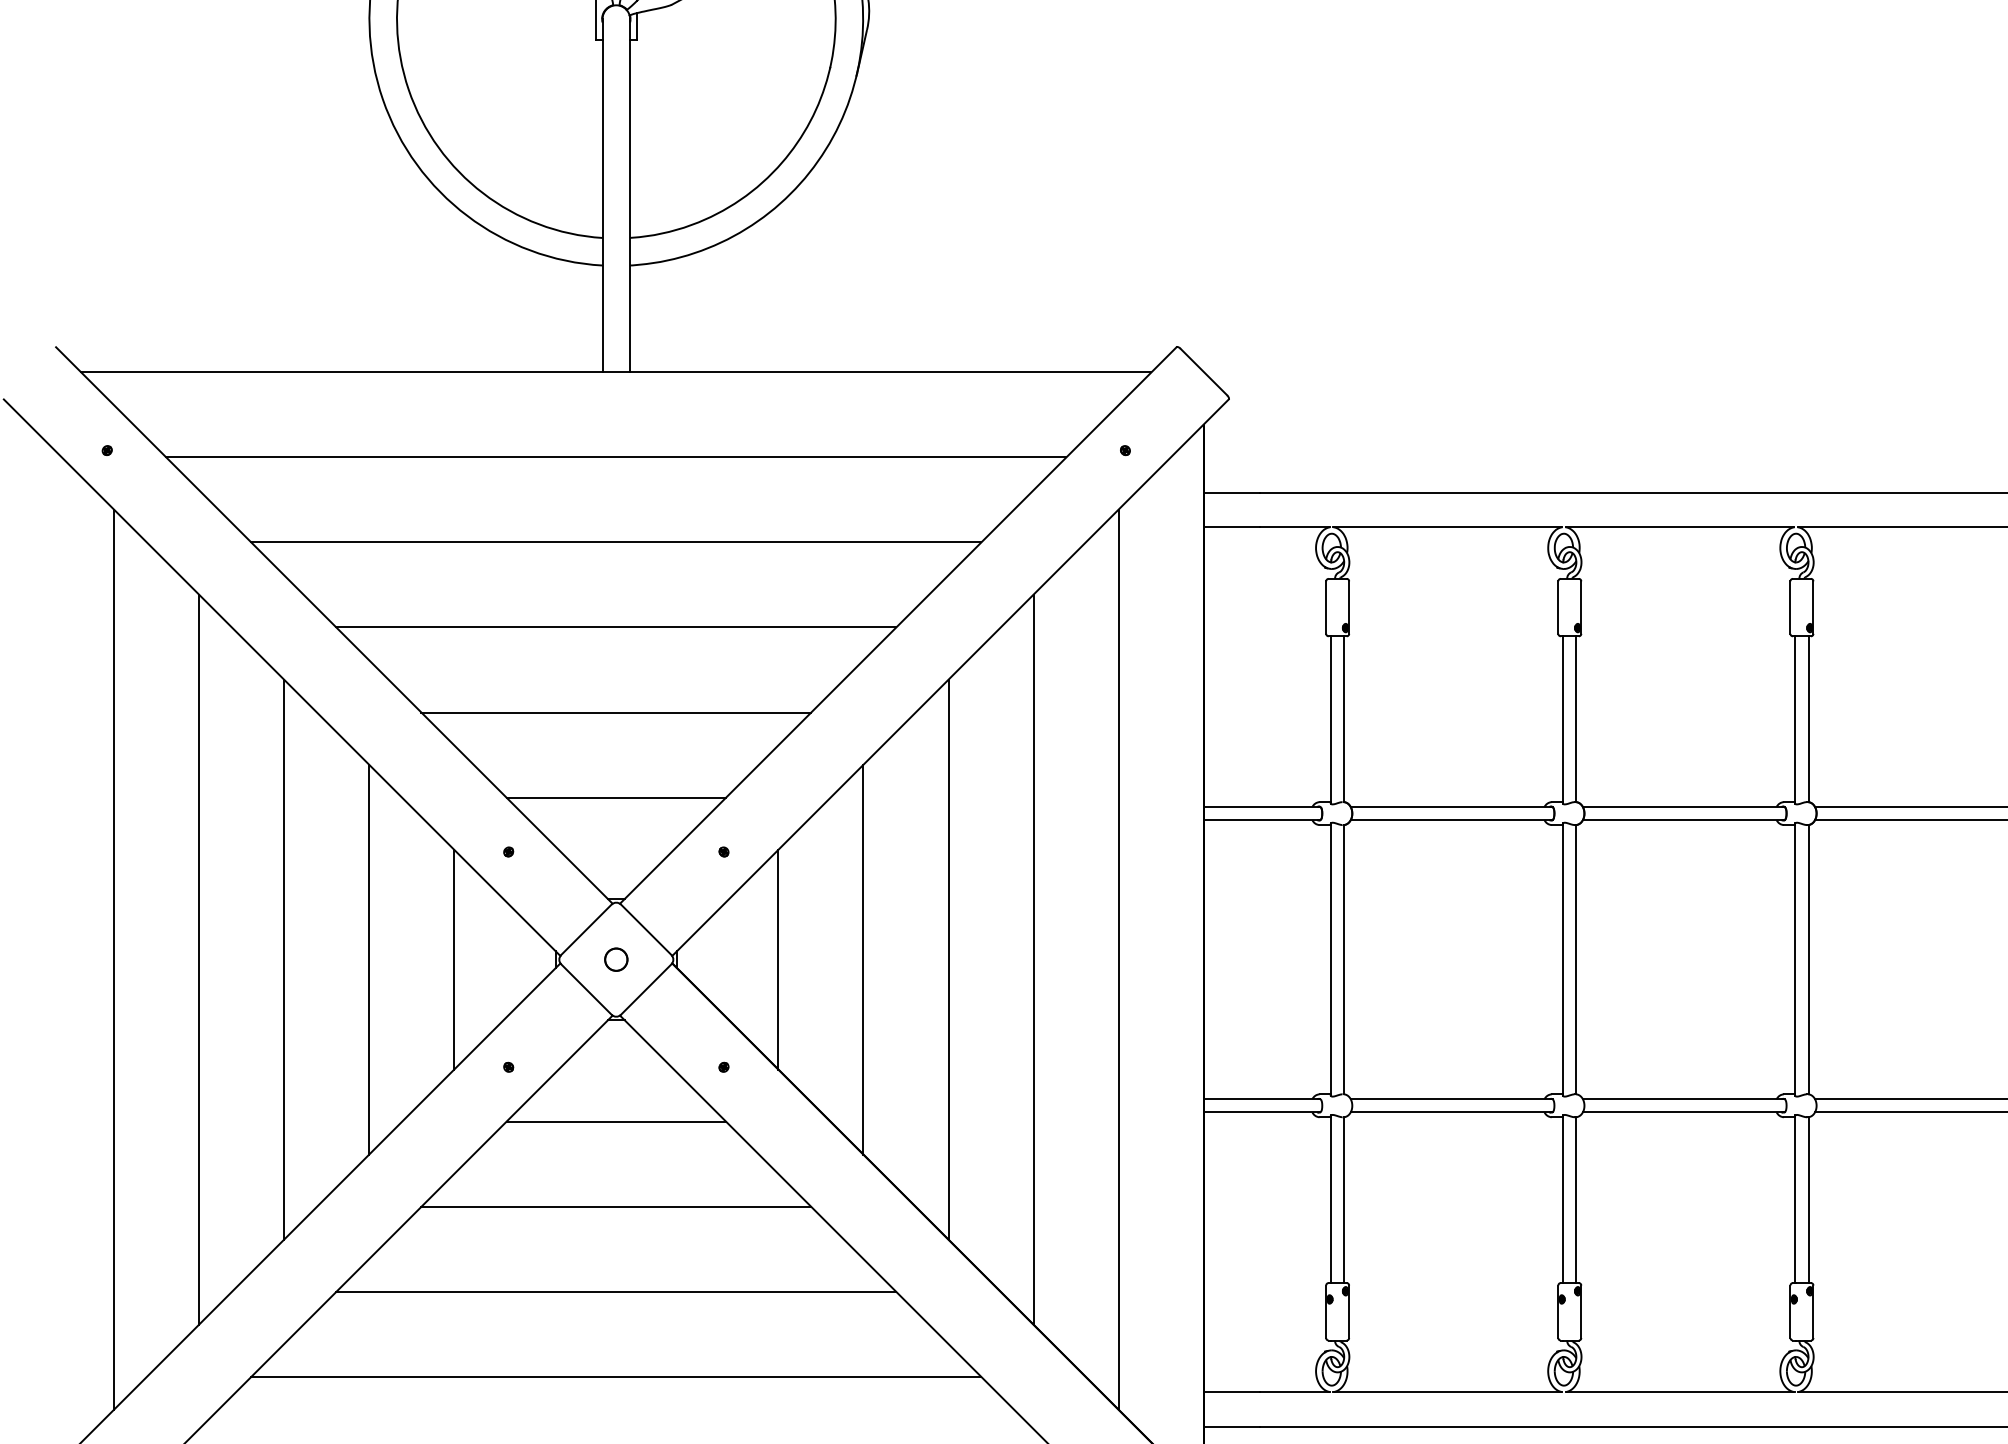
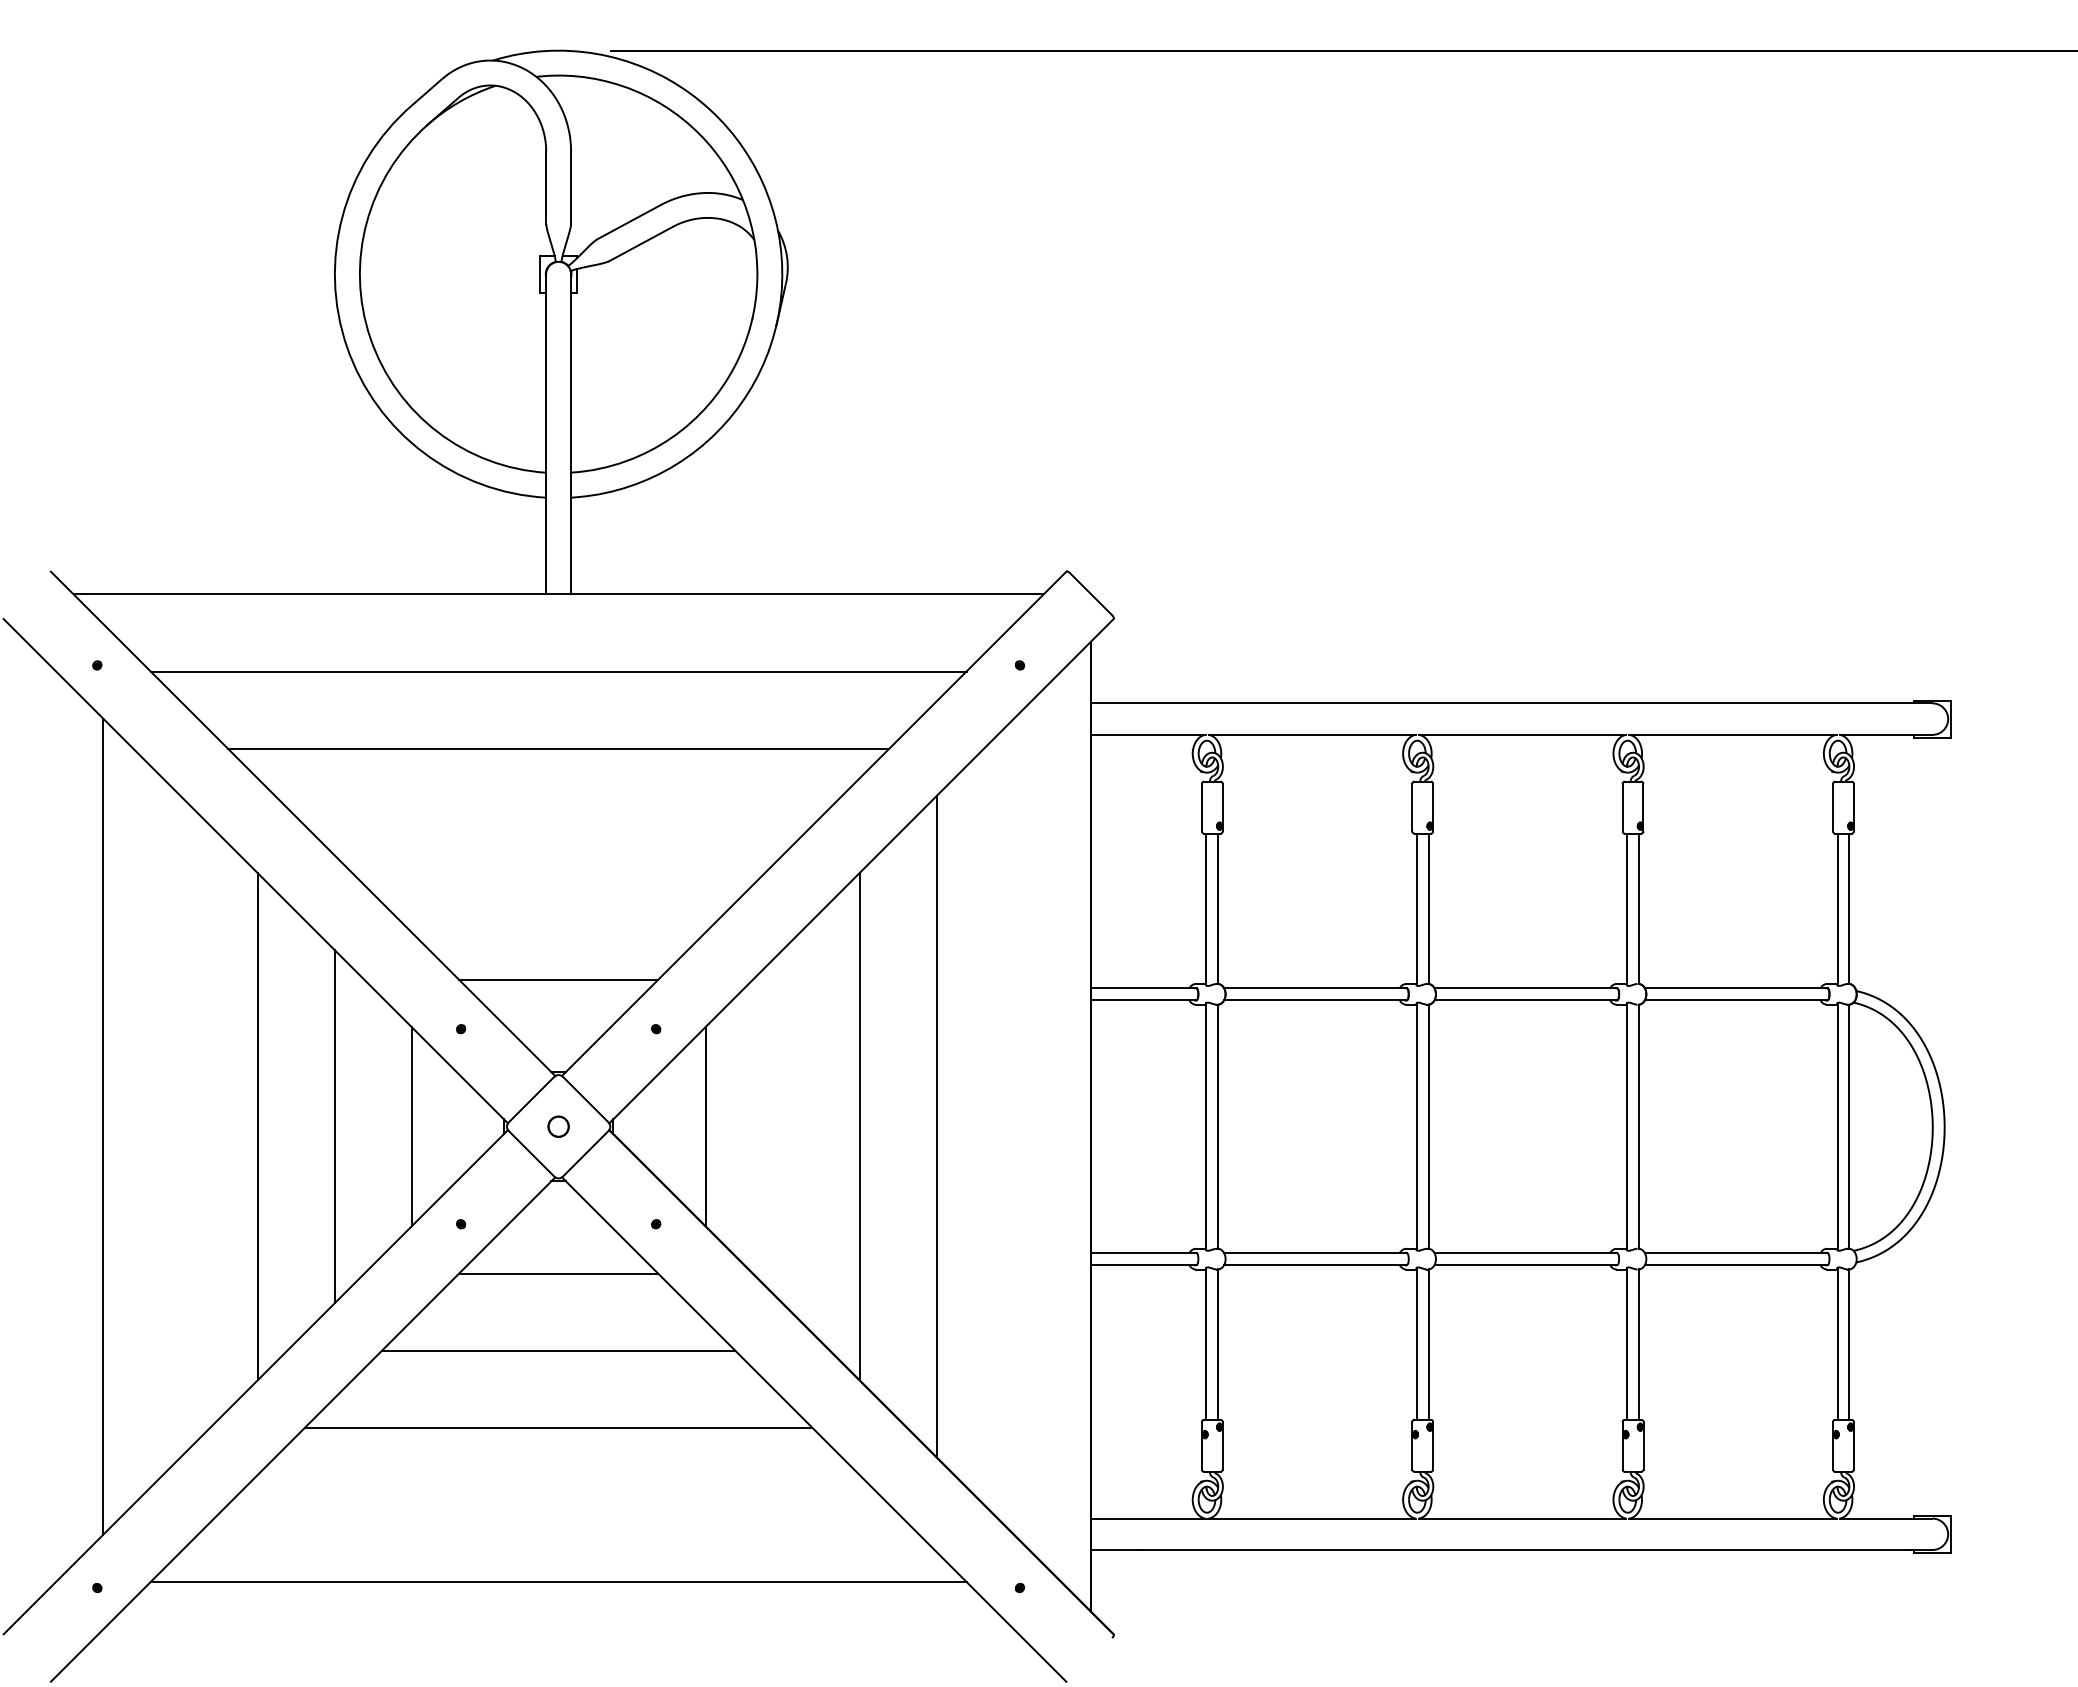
line: (616, 627) -> (558, 825), removed
line: (616, 712) -> (558, 902), removed
line: (199, 959) -> (180, 1126), removed
line: (863, 959) -> (782, 1126), removed
line: (1118, 959) -> (1013, 1126), removed
line: (616, 1376) -> (558, 1504), removed

